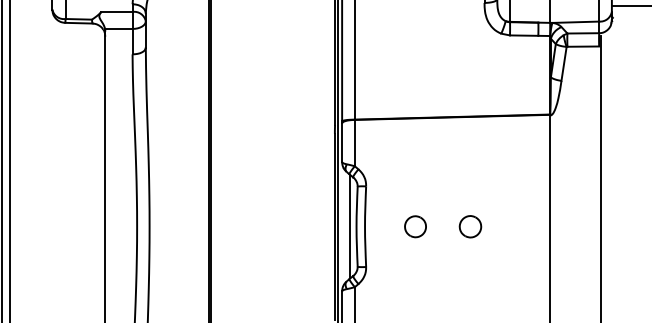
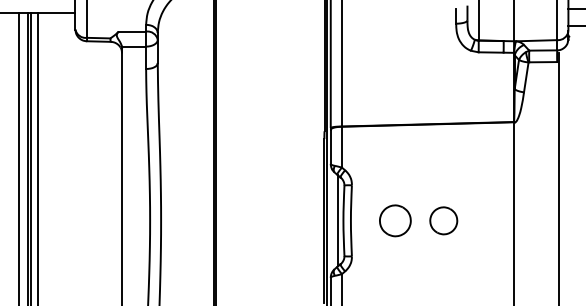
part: (415, 226) -> (395, 220), size x1.67
part: (470, 226) -> (443, 220), size x1.43

